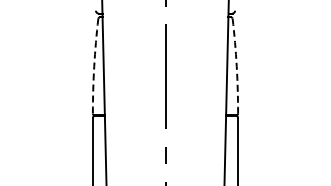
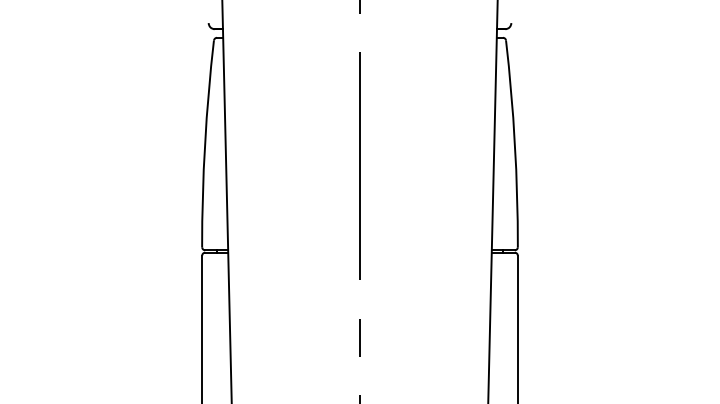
arc: (94, 66) -> (205, 144), dashed -> solid
arc: (236, 66) -> (514, 144), dashed -> solid

